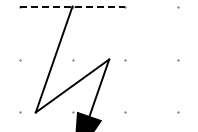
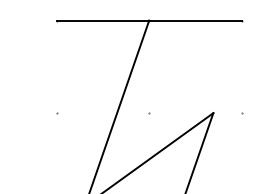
line: (72, 6) -> (149, 20), dashed -> solid

